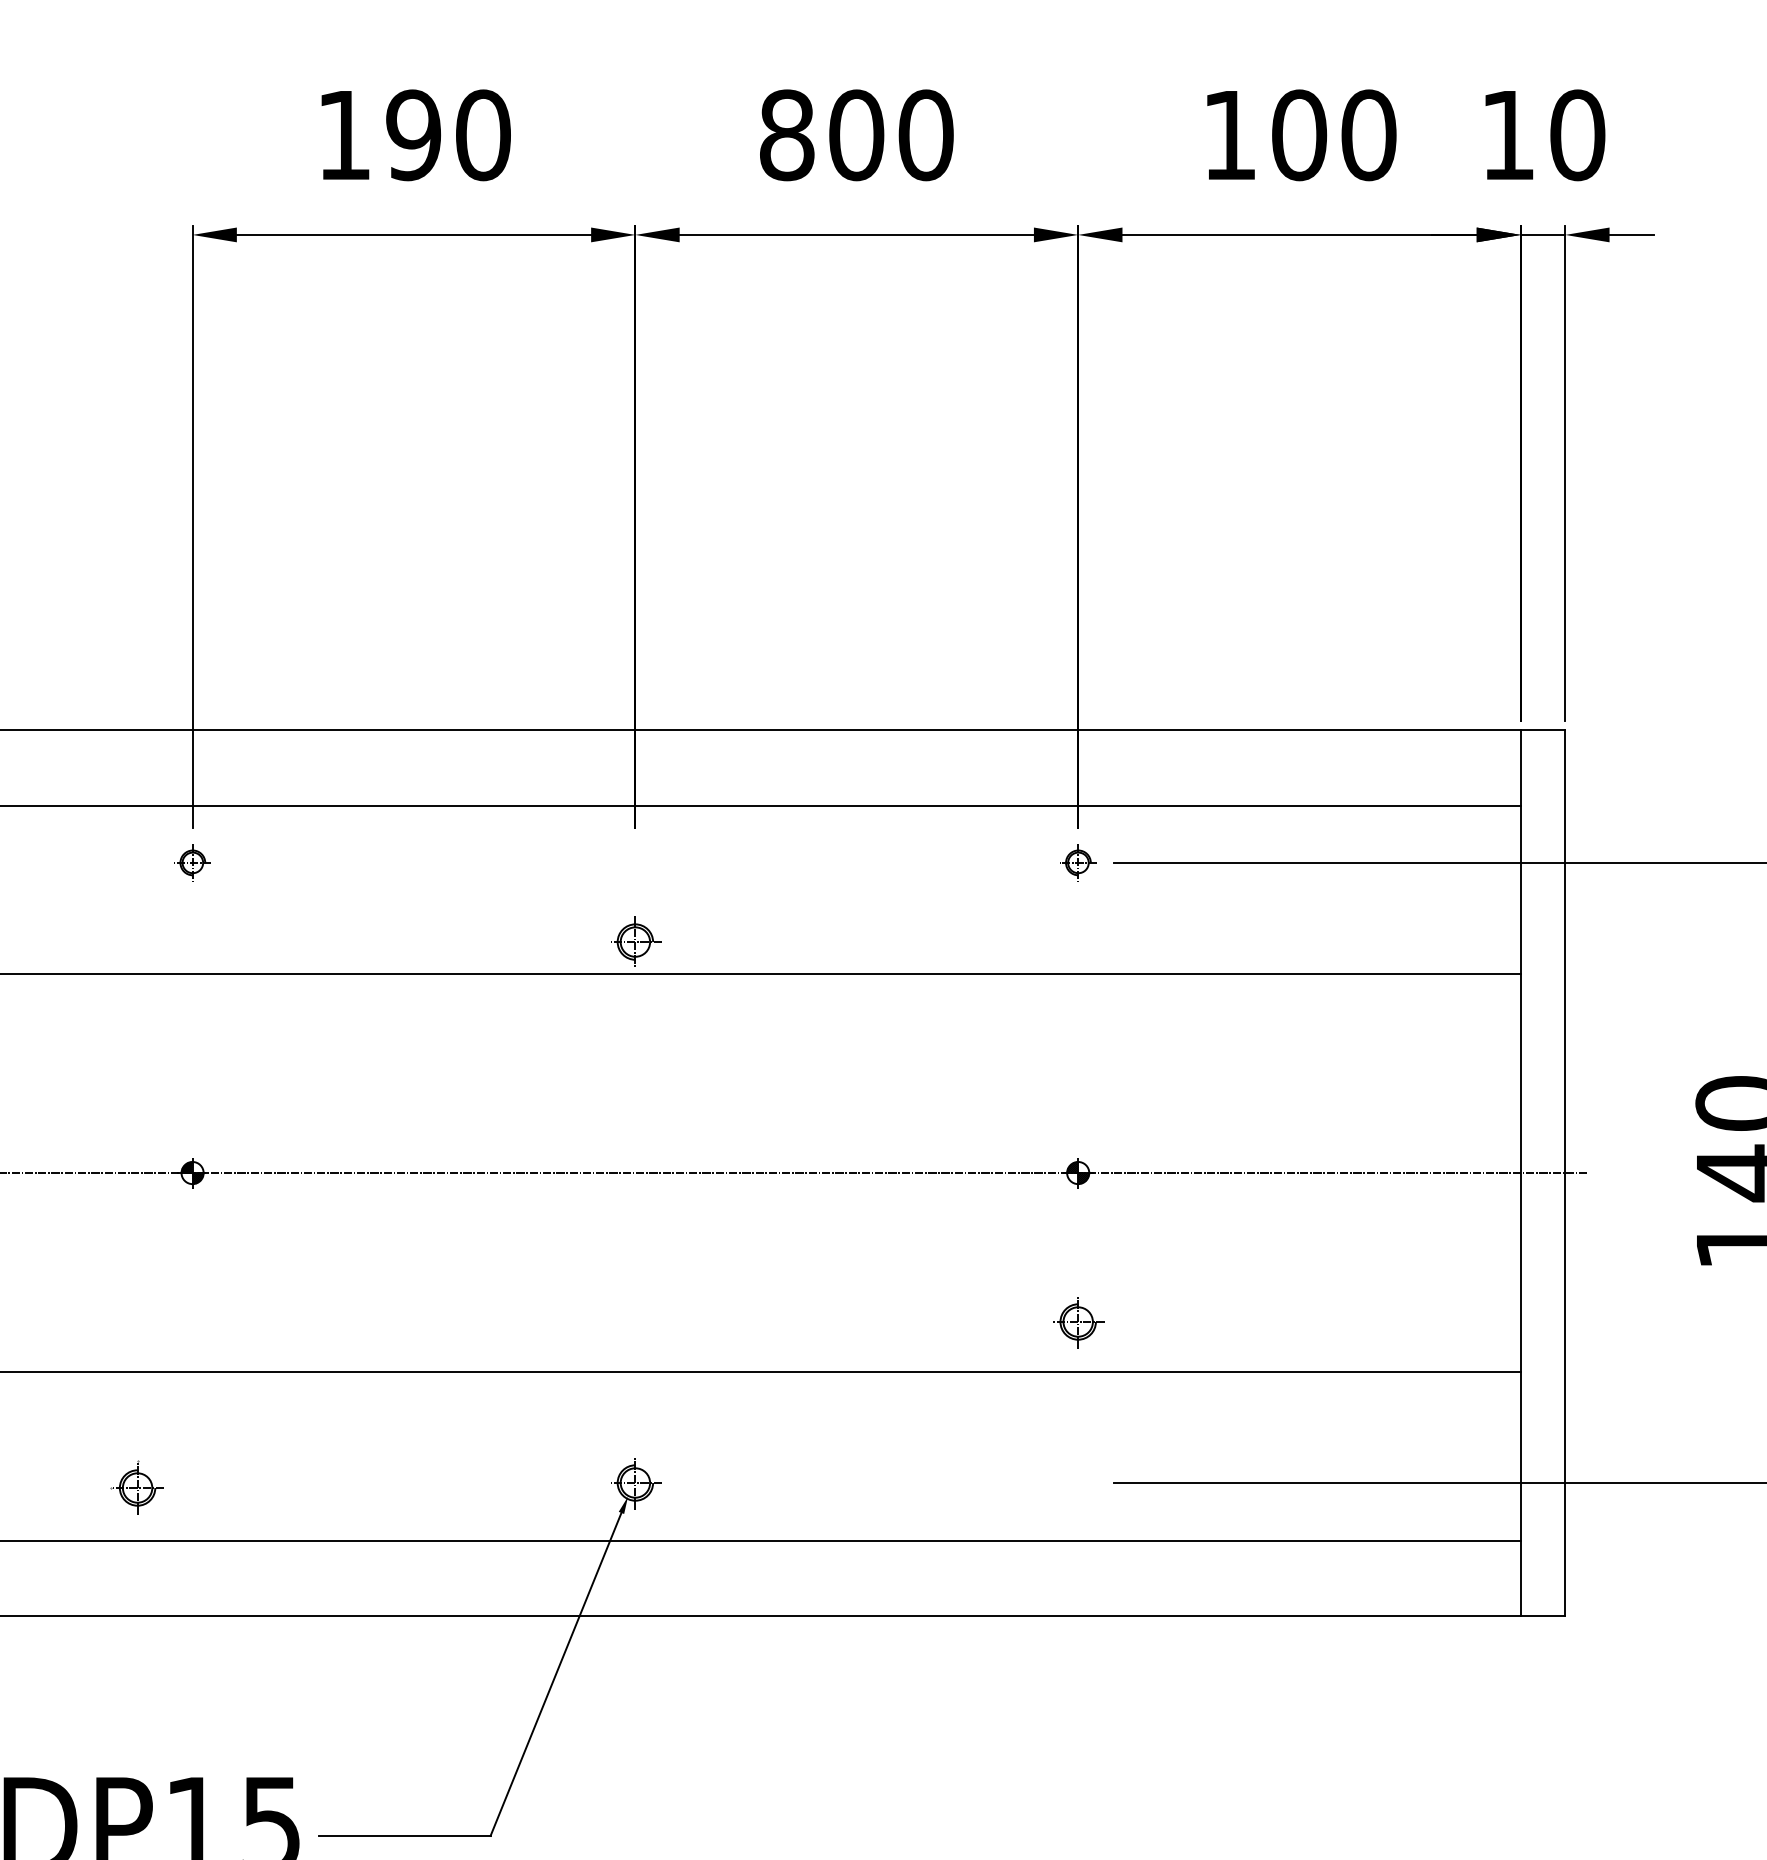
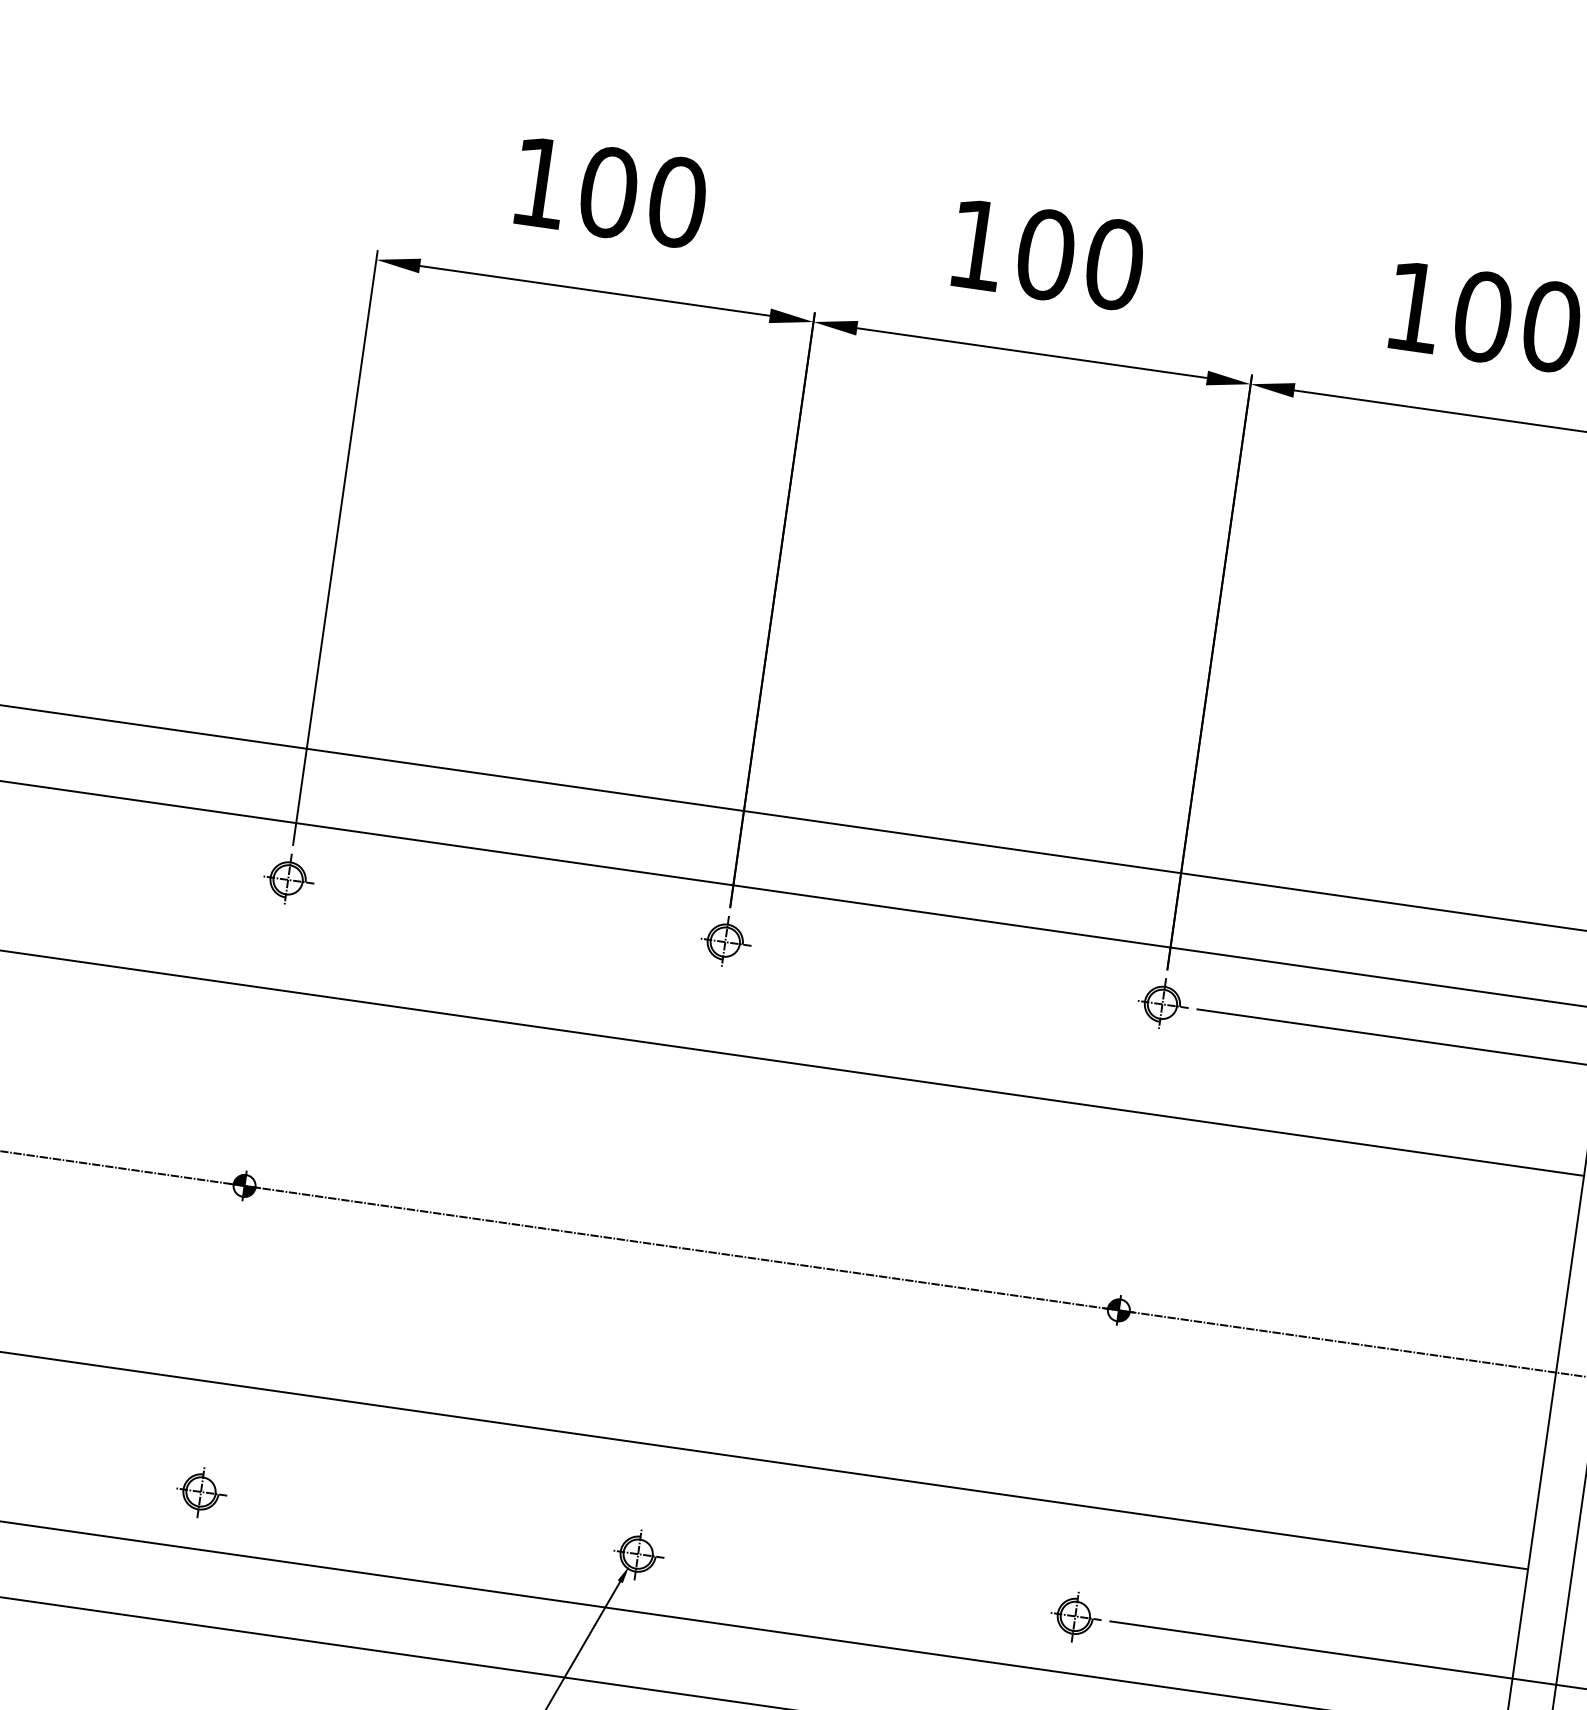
text: (413, 135) -> (608, 192), 190 -> 100
text: (787, 135) -> (977, 245), 800 -> 100
part: (193, 862) -> (289, 879), size x1.43
part: (1078, 862) -> (1162, 1003), size x1.43
part: (636, 941) -> (726, 941), moved
part: (1078, 1322) -> (1075, 1616), moved
part: (138, 1488) -> (201, 1492), moved

